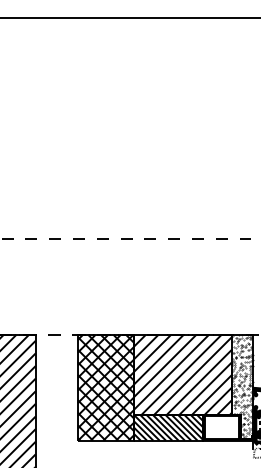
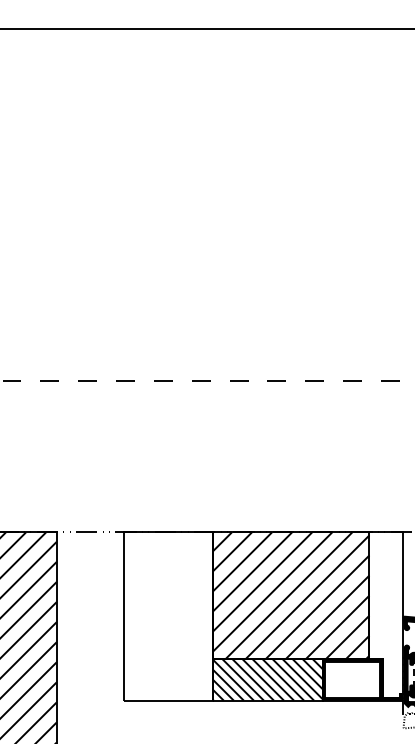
hatch: (242, 385) -> (385, 612), removed
hatch: (105, 387) -> (167, 616), removed

